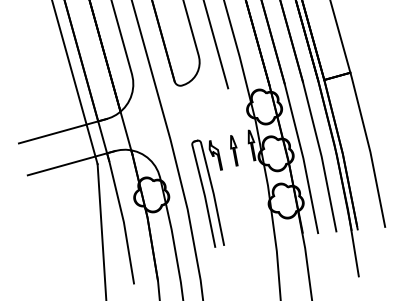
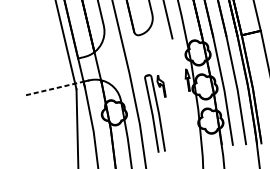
line: (62, 130) -> (52, 64), removed
part: (234, 150) -> (175, 83), removed
line: (72, 163) -> (58, 88), solid -> dashed

